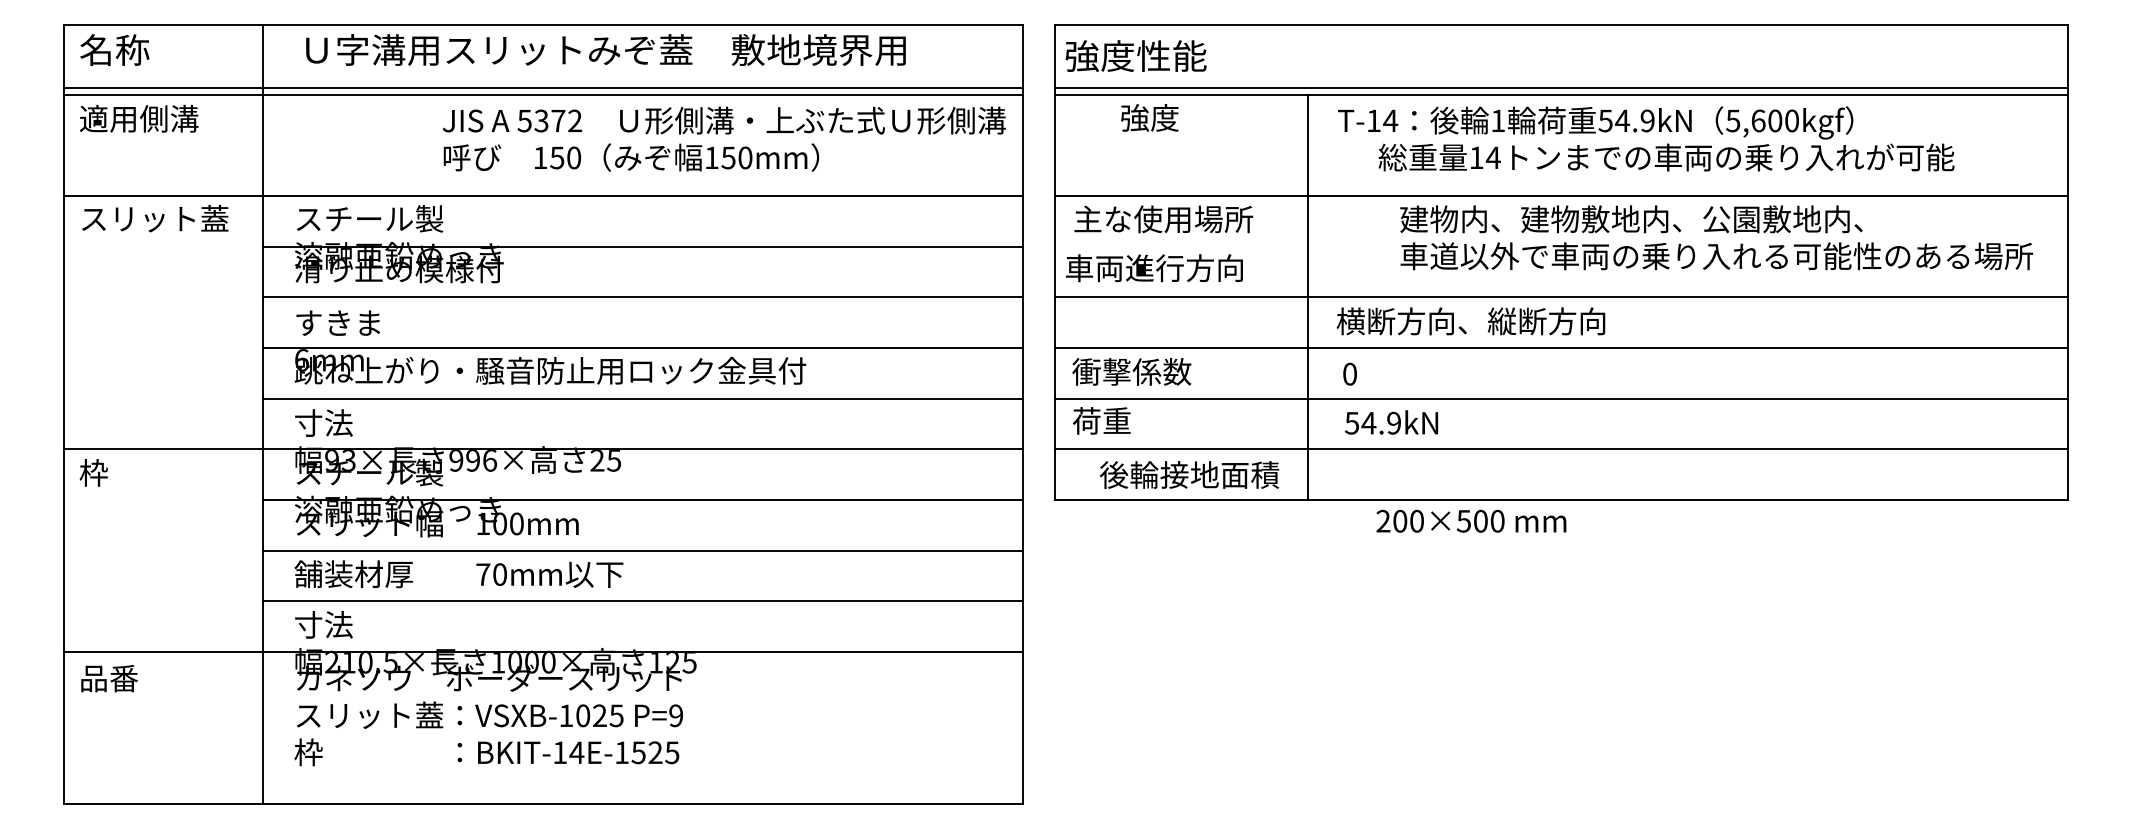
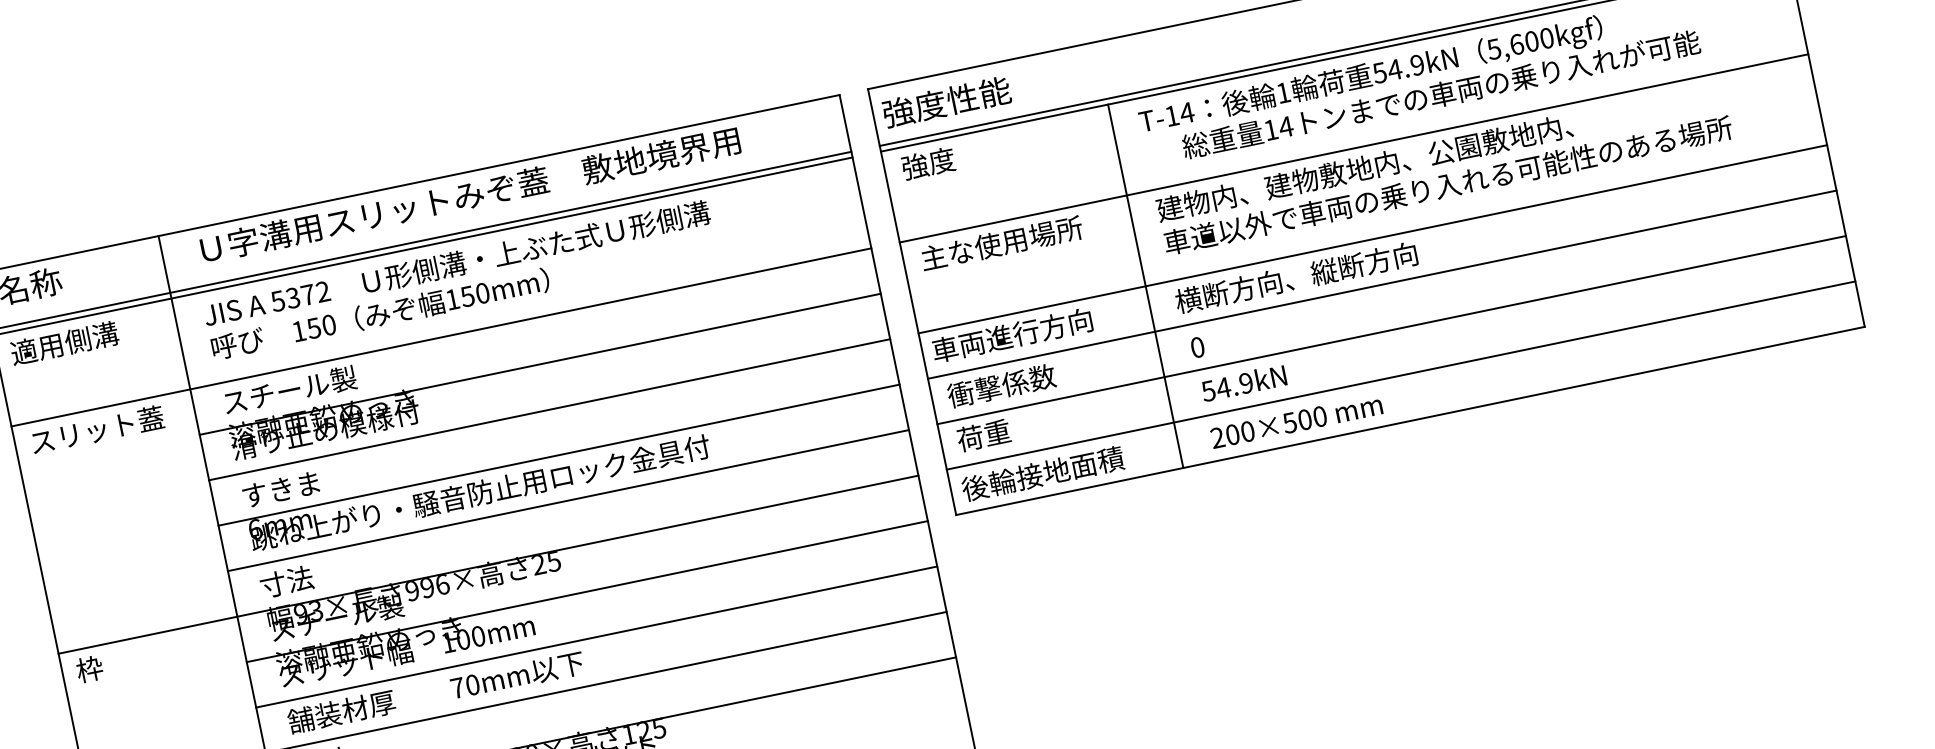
text: (1149, 117) -> (928, 163), moved
text: (723, 138) -> (459, 279), moved
text: (1716, 237) -> (1444, 168), moved
text: (1154, 268) -> (1012, 335), moved
text: (1189, 474) -> (1042, 473), moved
text: (1471, 520) -> (1296, 420), moved

